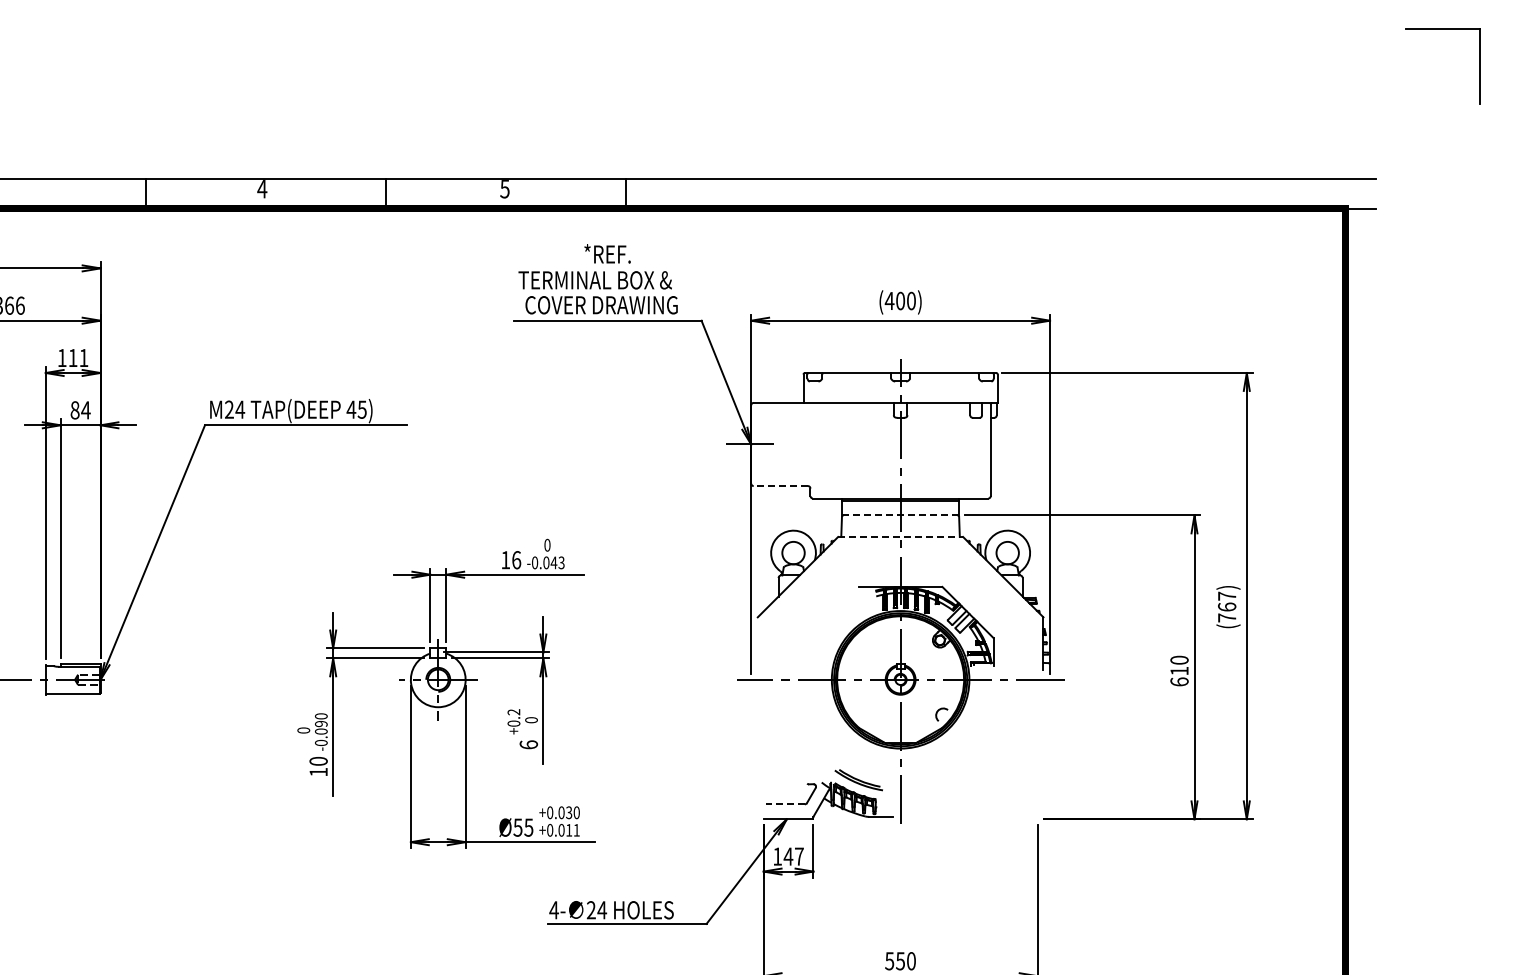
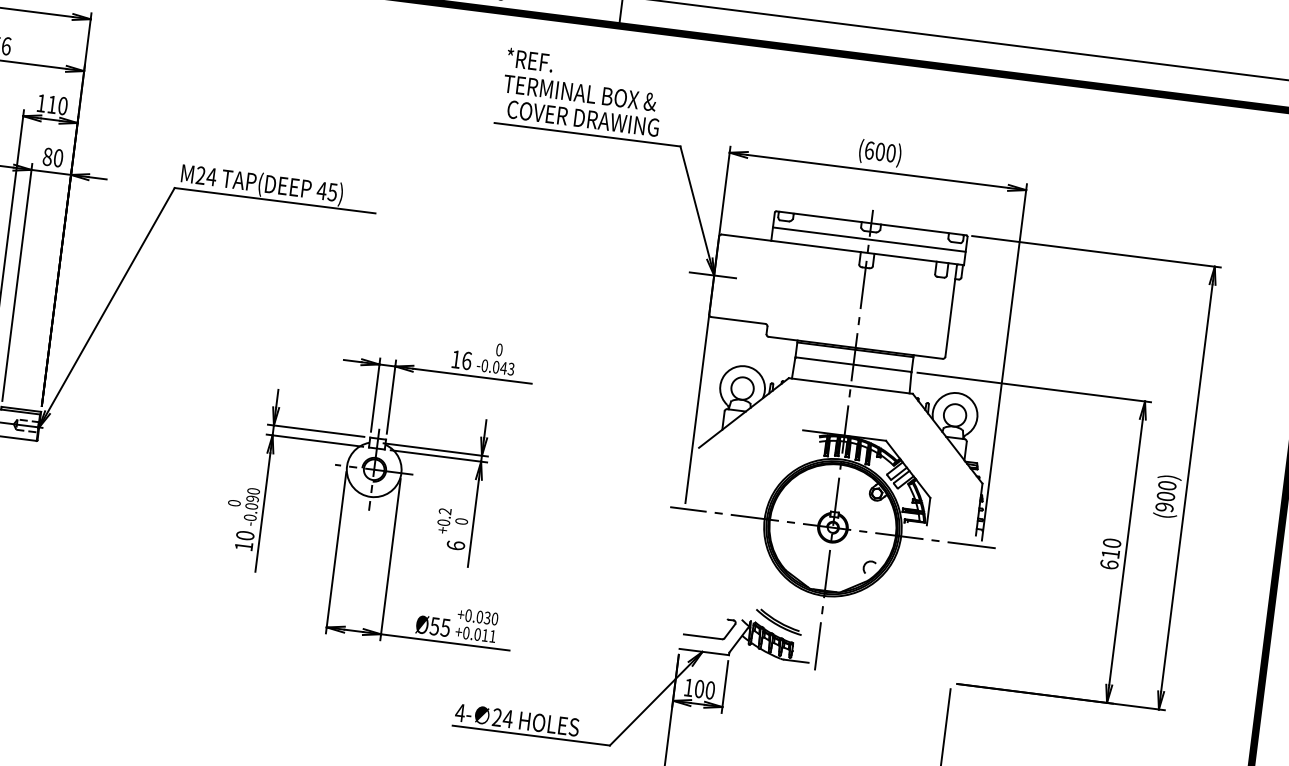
text: (607, 253) -> (530, 59), moved
text: (889, 300) -> (869, 149), (400) -> (600)
text: (83, 357) -> (62, 105), 111 -> 110
line: (900, 389) -> (869, 239), added
text: (85, 410) -> (57, 158), 84 -> 80
line: (780, 486) -> (737, 320), dashed -> solid
line: (900, 515) -> (853, 364), dashed -> solid
line: (901, 536) -> (851, 385), dashed -> solid
text: (1227, 606) -> (1166, 495), (767) -> (900)
line: (785, 804) -> (703, 636), dashed -> solid
text: (793, 856) -> (704, 689), 147 -> 100

